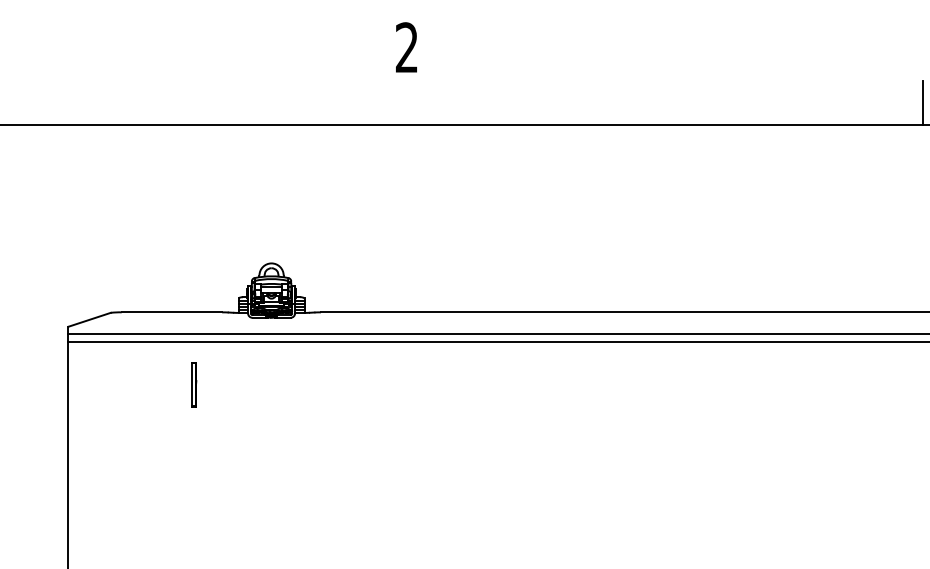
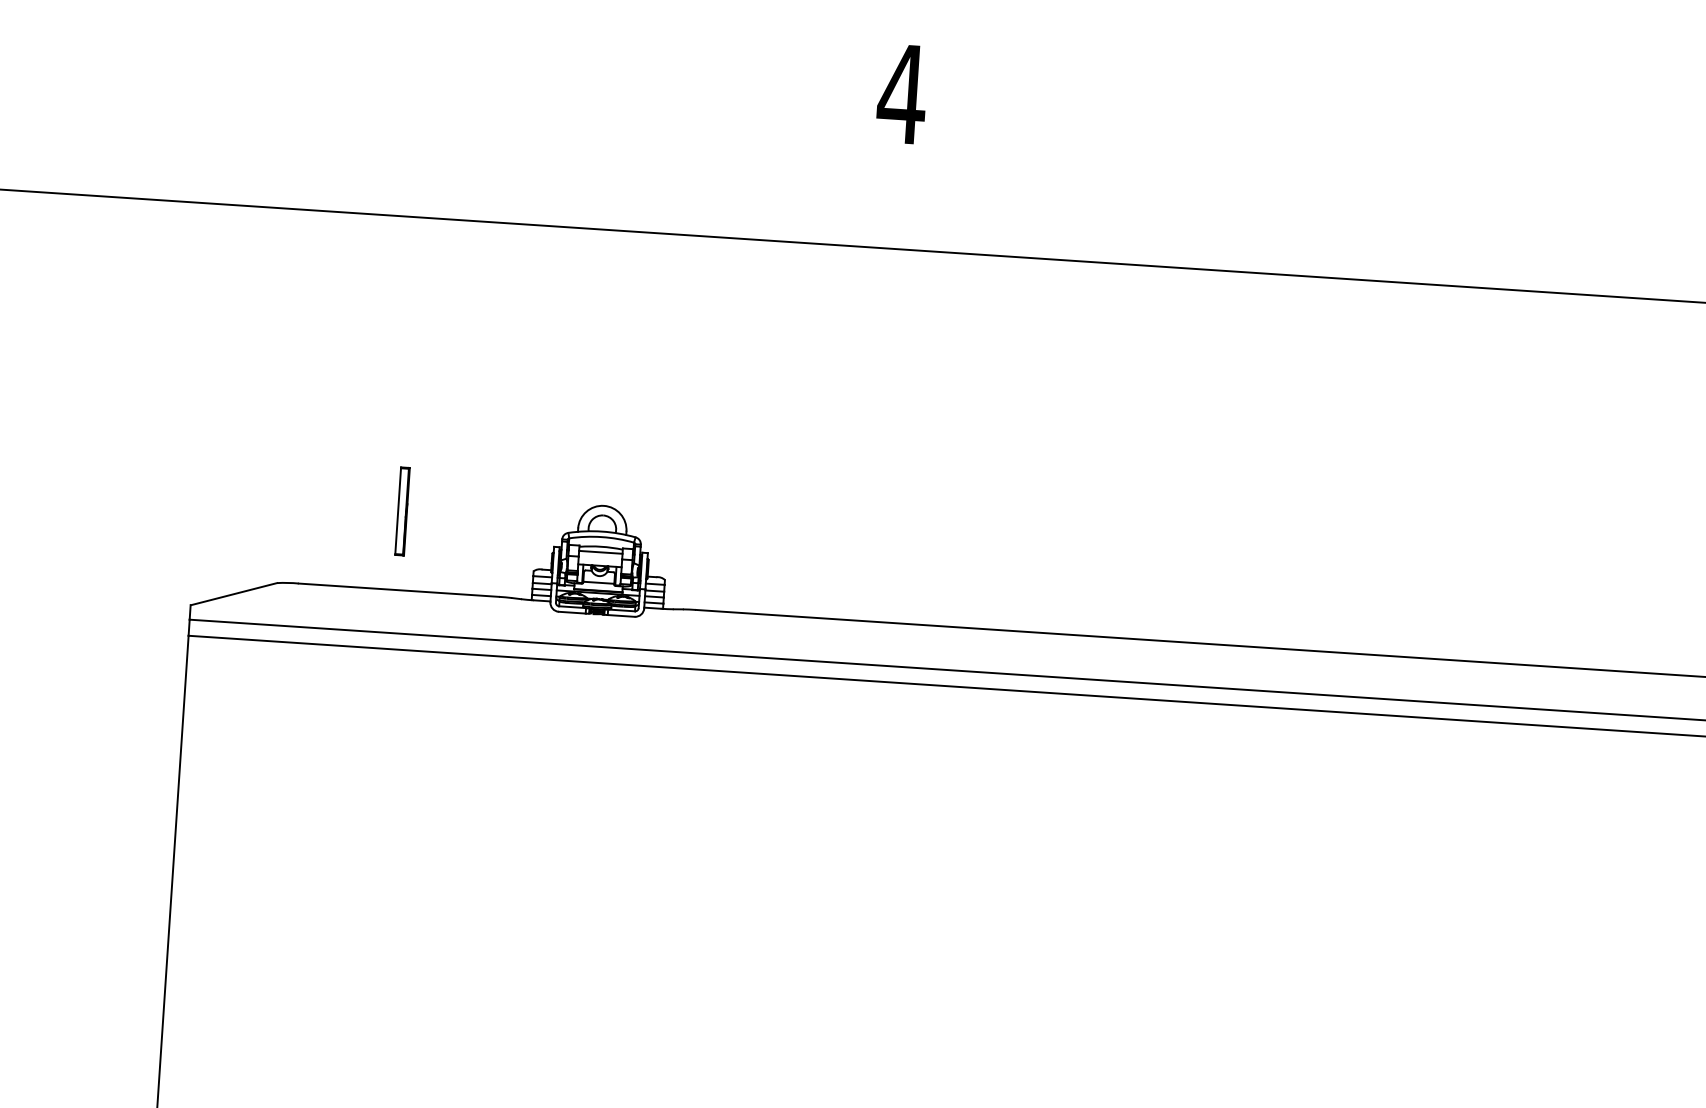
text: (406, 47) -> (901, 93), 2 -> 4
part: (194, 384) -> (403, 510), moved

